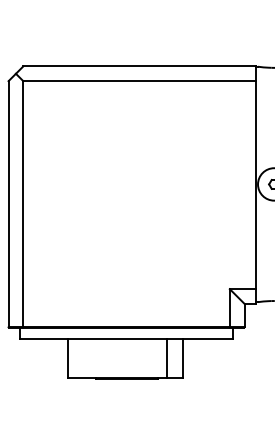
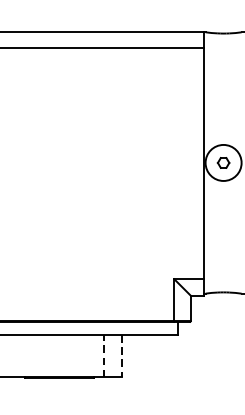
line: (166, 358) -> (103, 356), solid -> dashed
line: (182, 358) -> (121, 356), solid -> dashed

